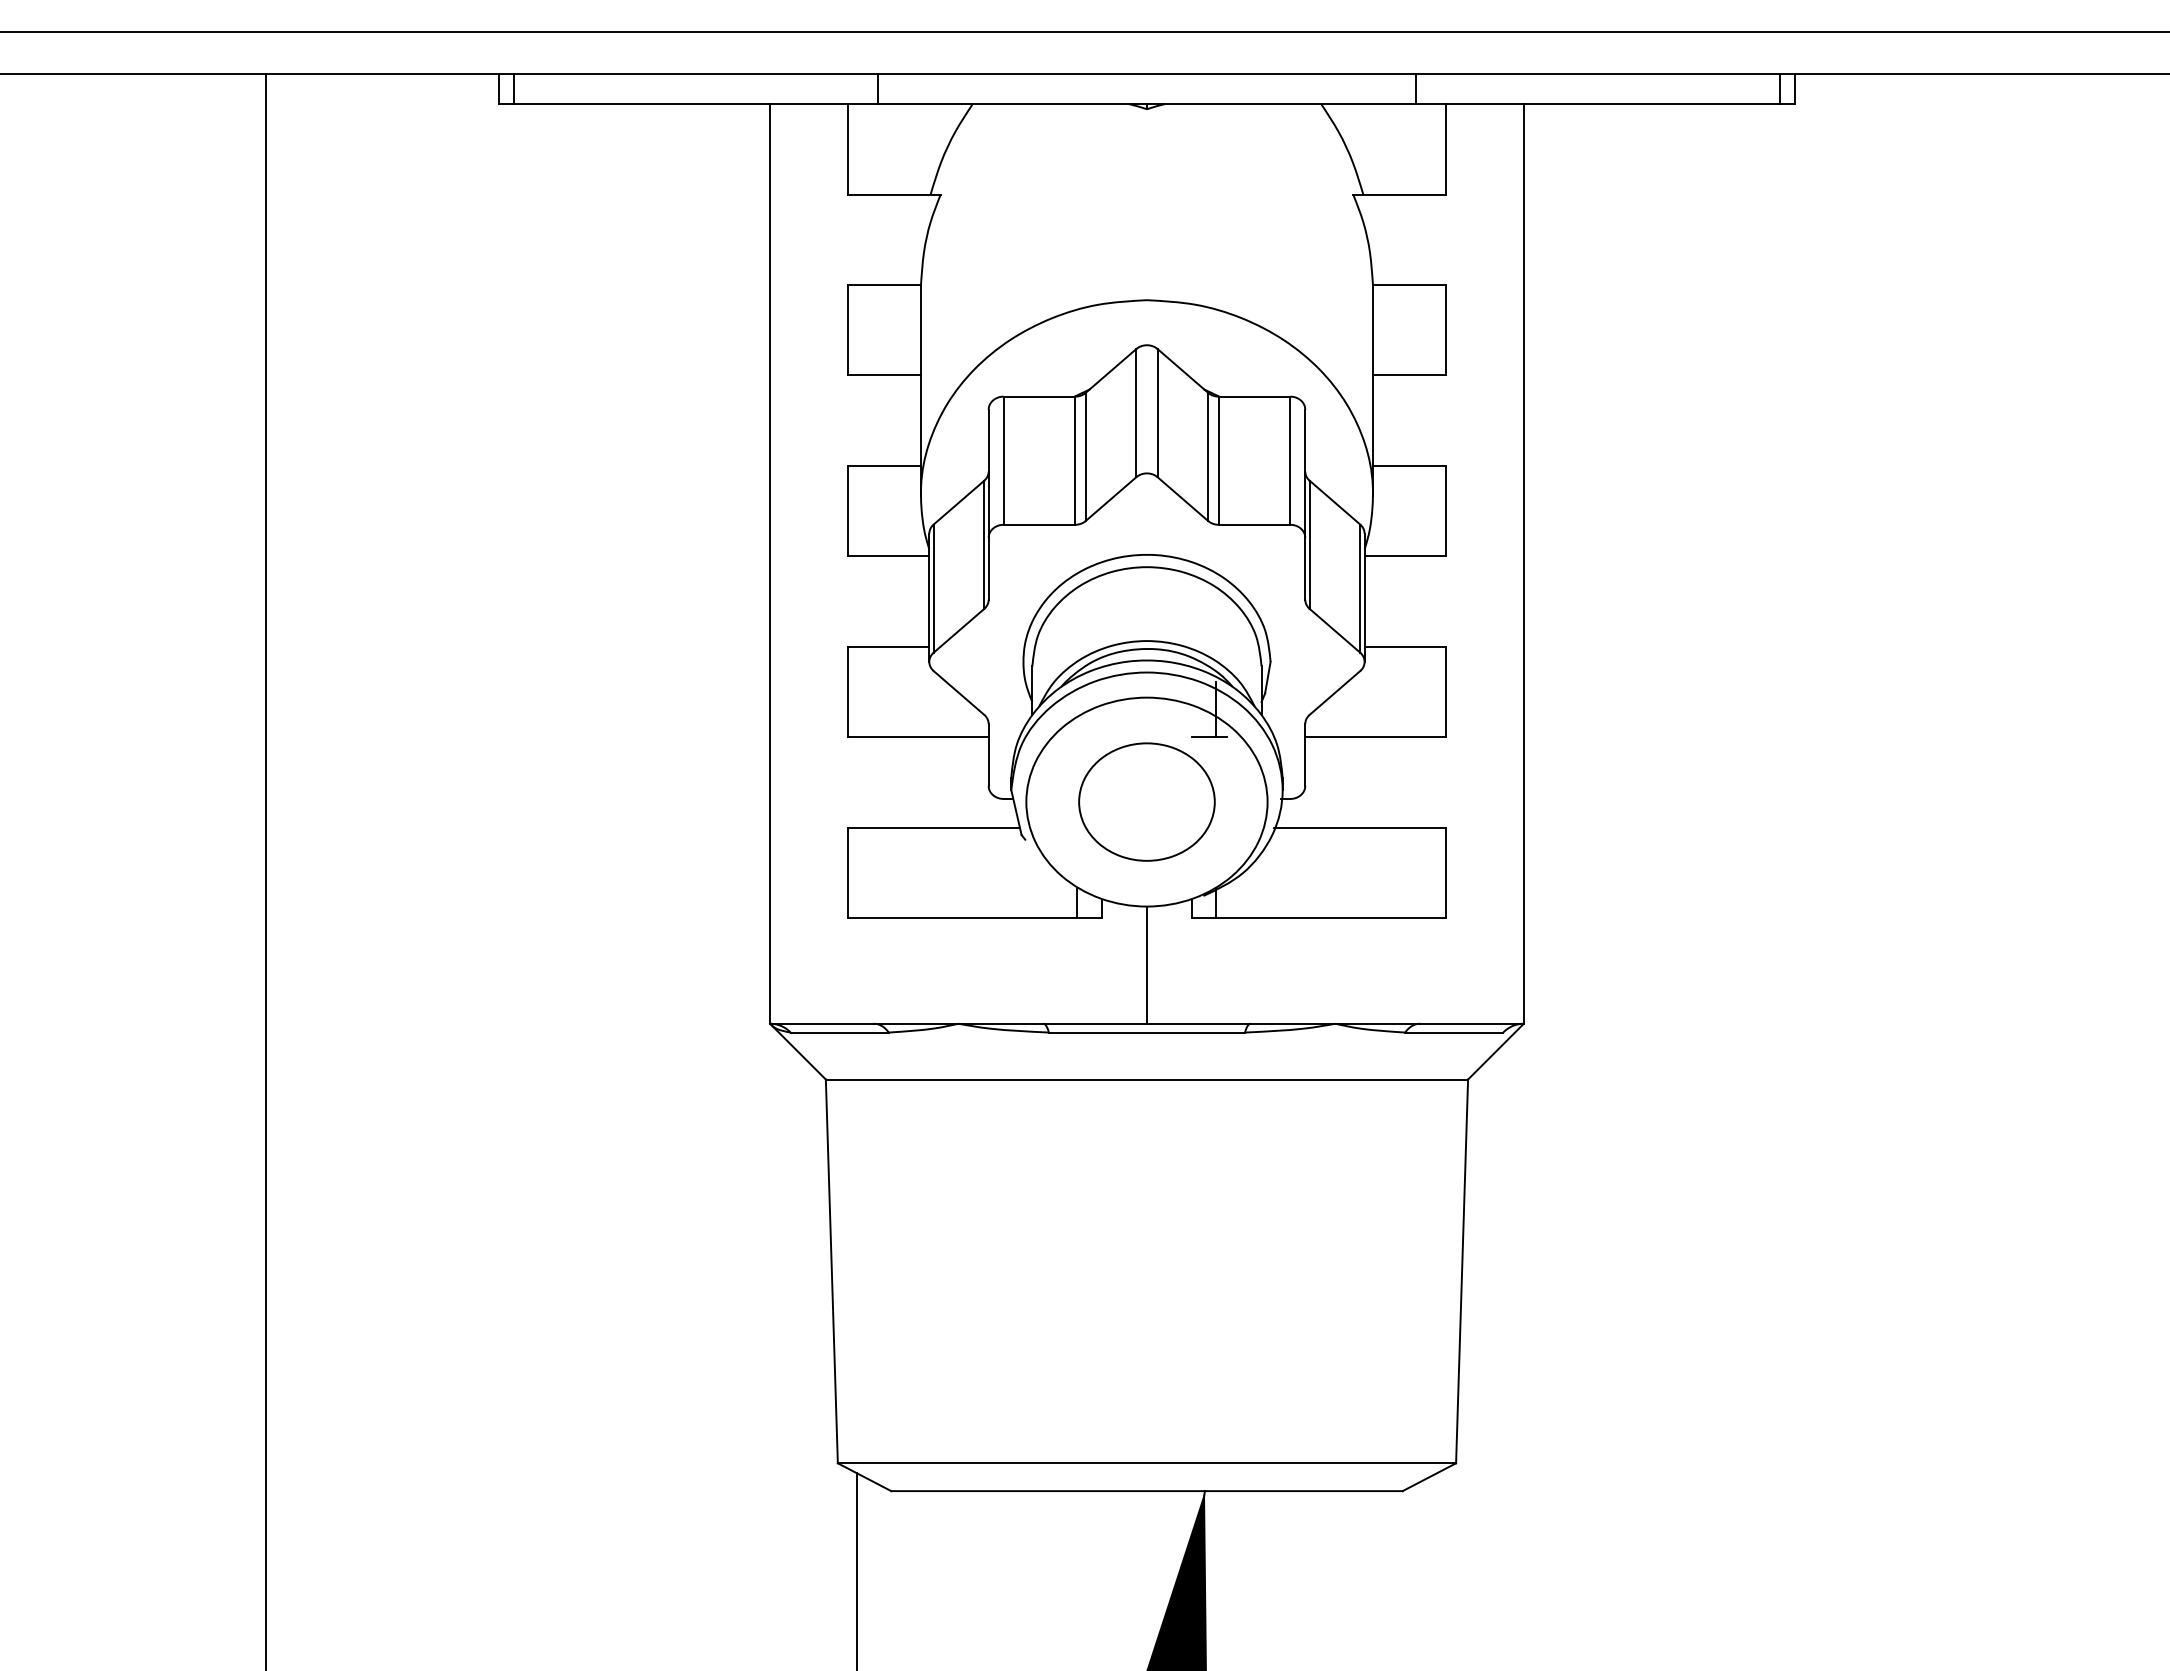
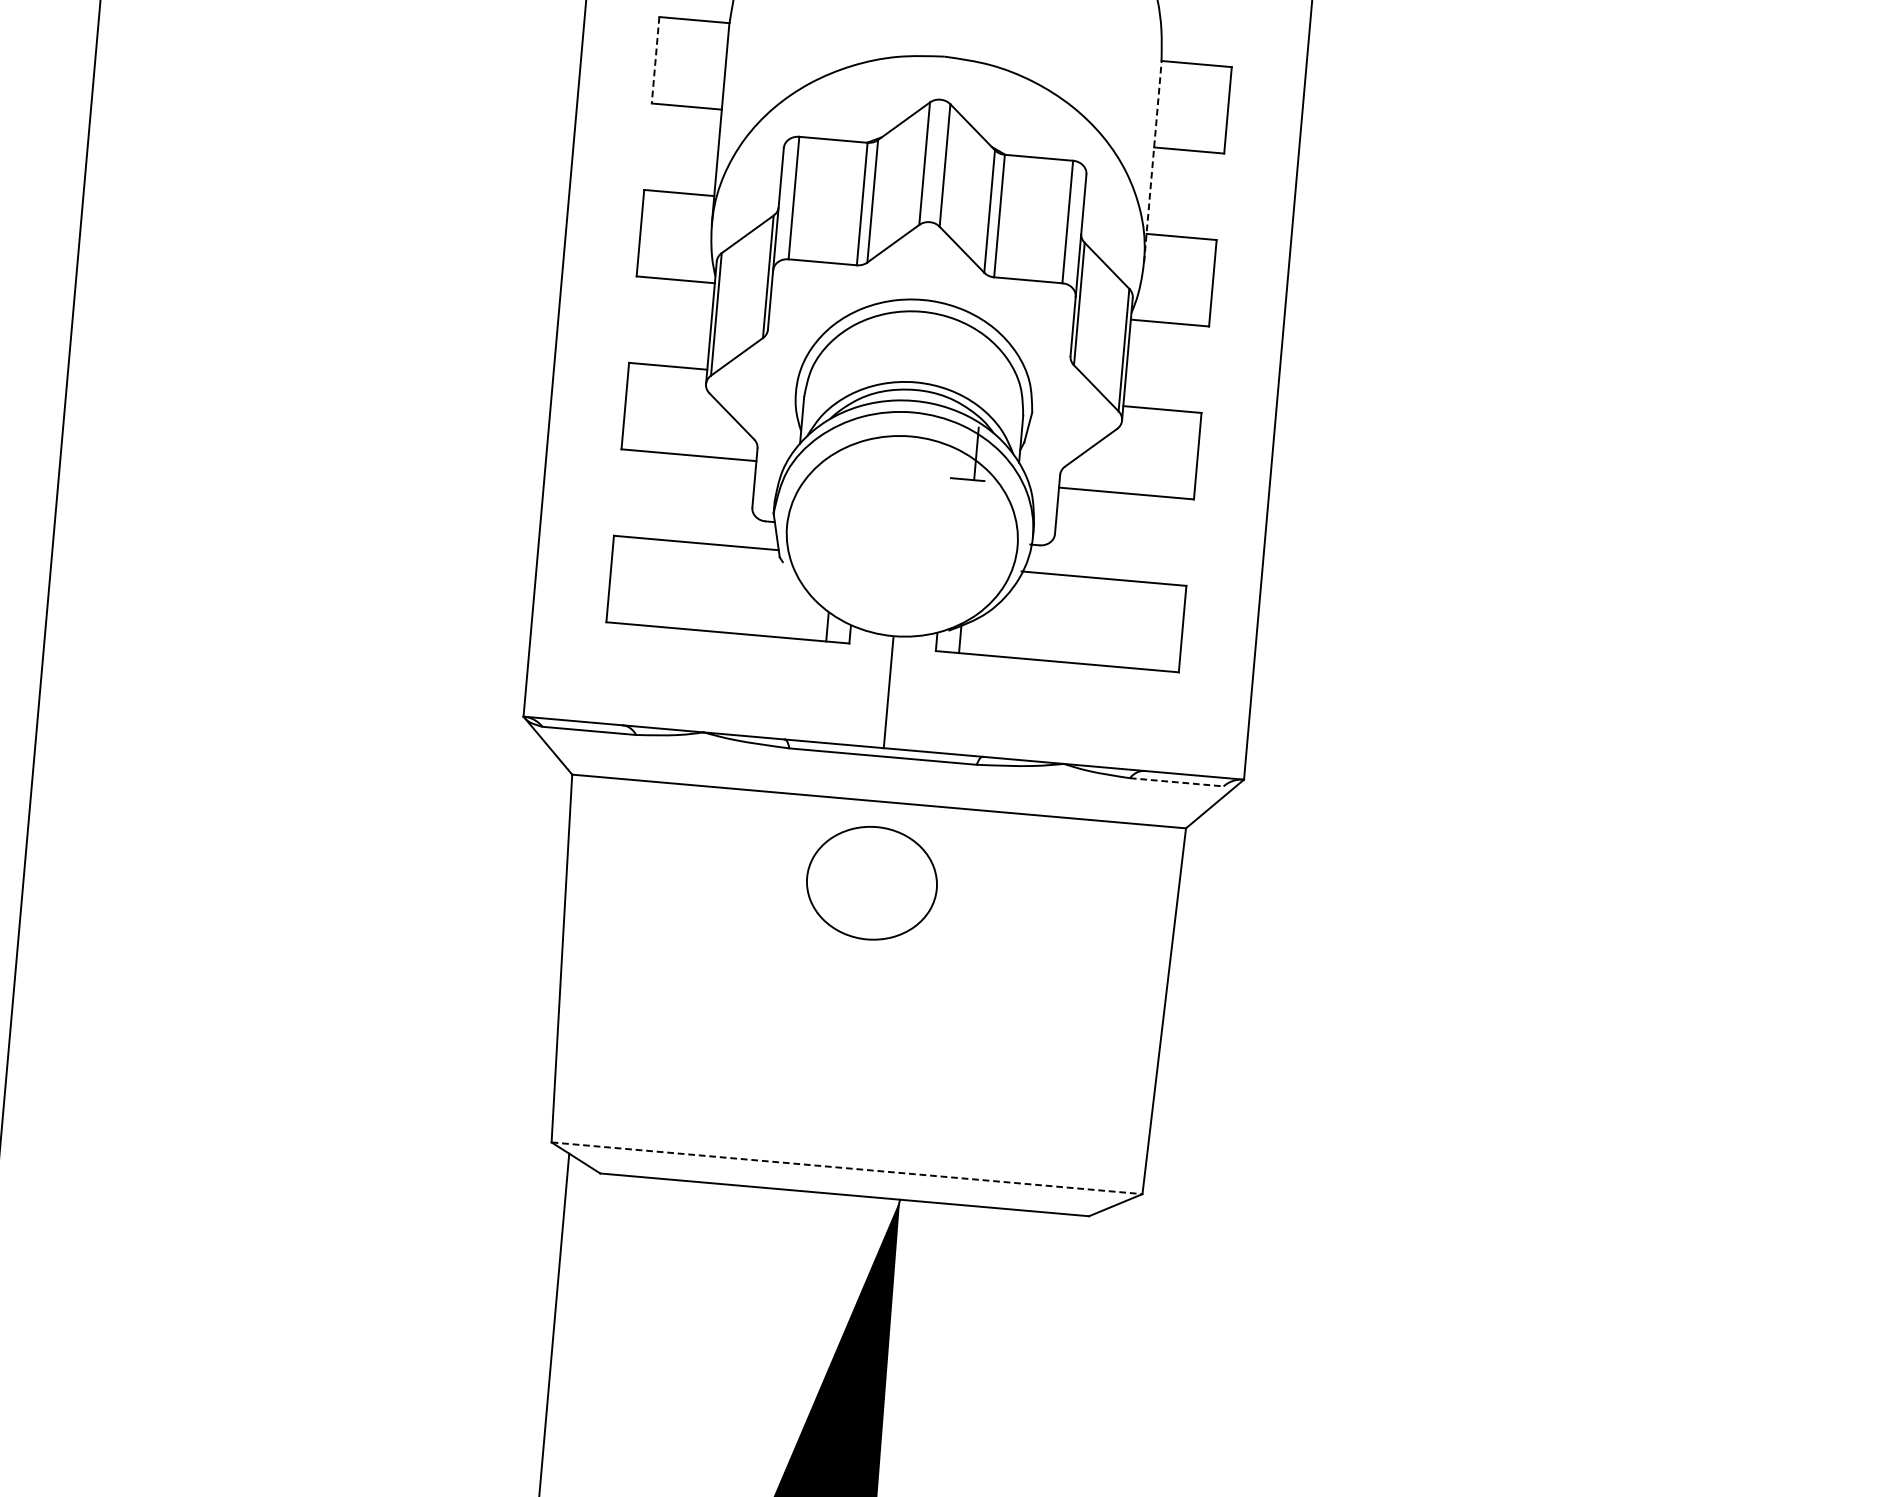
line: (847, 330) -> (655, 60), solid -> dashed
line: (1373, 390) -> (1153, 161), solid -> dashed
part: (1146, 801) -> (871, 882), moved
line: (1454, 1032) -> (1176, 782), solid -> dashed
line: (1147, 1463) -> (847, 1168), solid -> dashed

